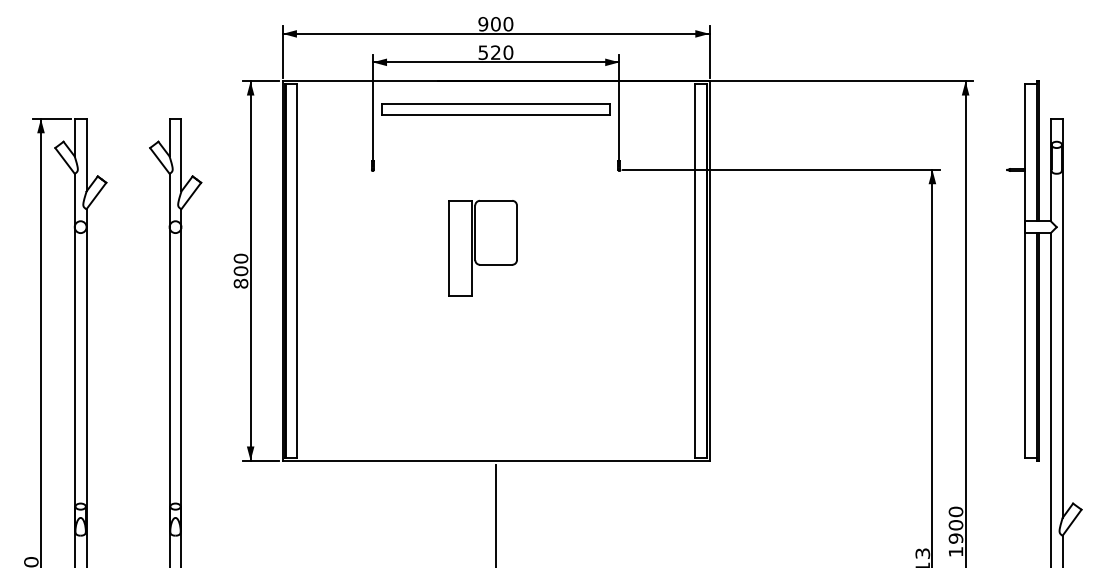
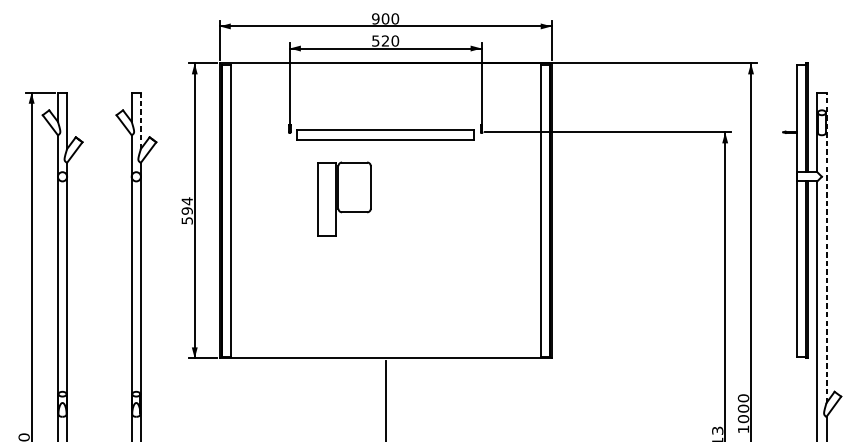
part: (495, 109) -> (385, 135), moved
line: (181, 154) -> (140, 120), solid -> dashed
part: (482, 248) -> (344, 199), moved
text: (240, 270) -> (186, 210), 800 -> 594
line: (1062, 318) -> (826, 247), solid -> dashed
text: (956, 538) -> (743, 419), 1900 -> 1000

